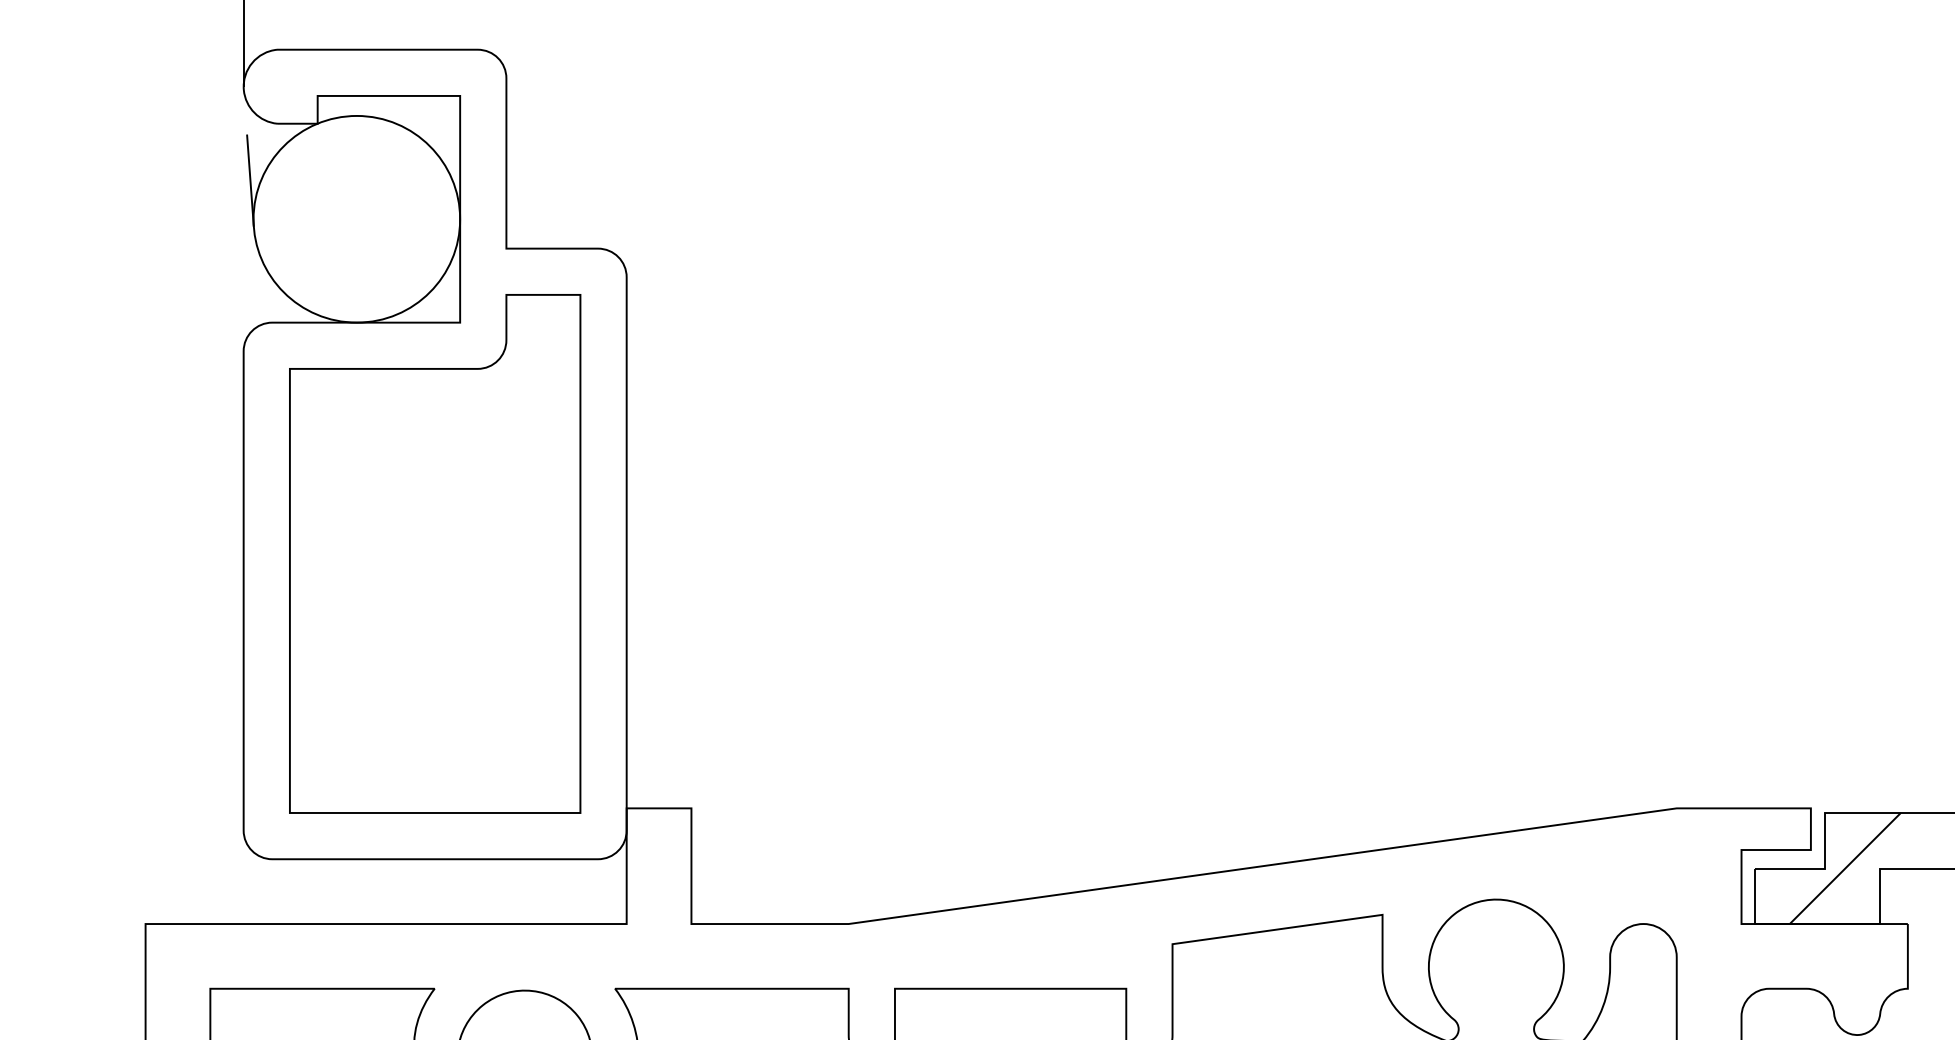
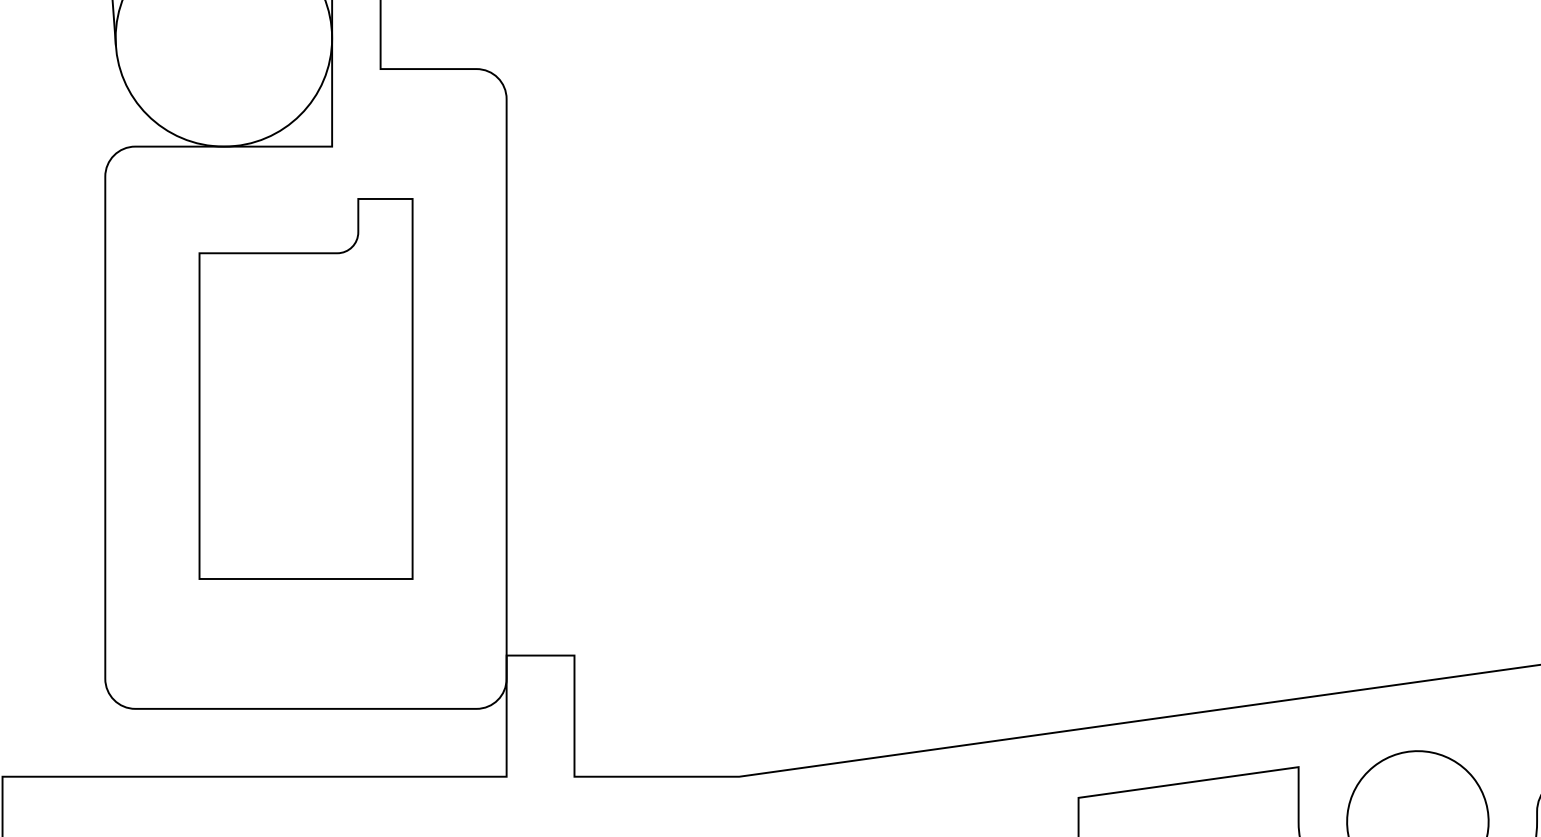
part: (435, 553) -> (306, 388), size x0.7

